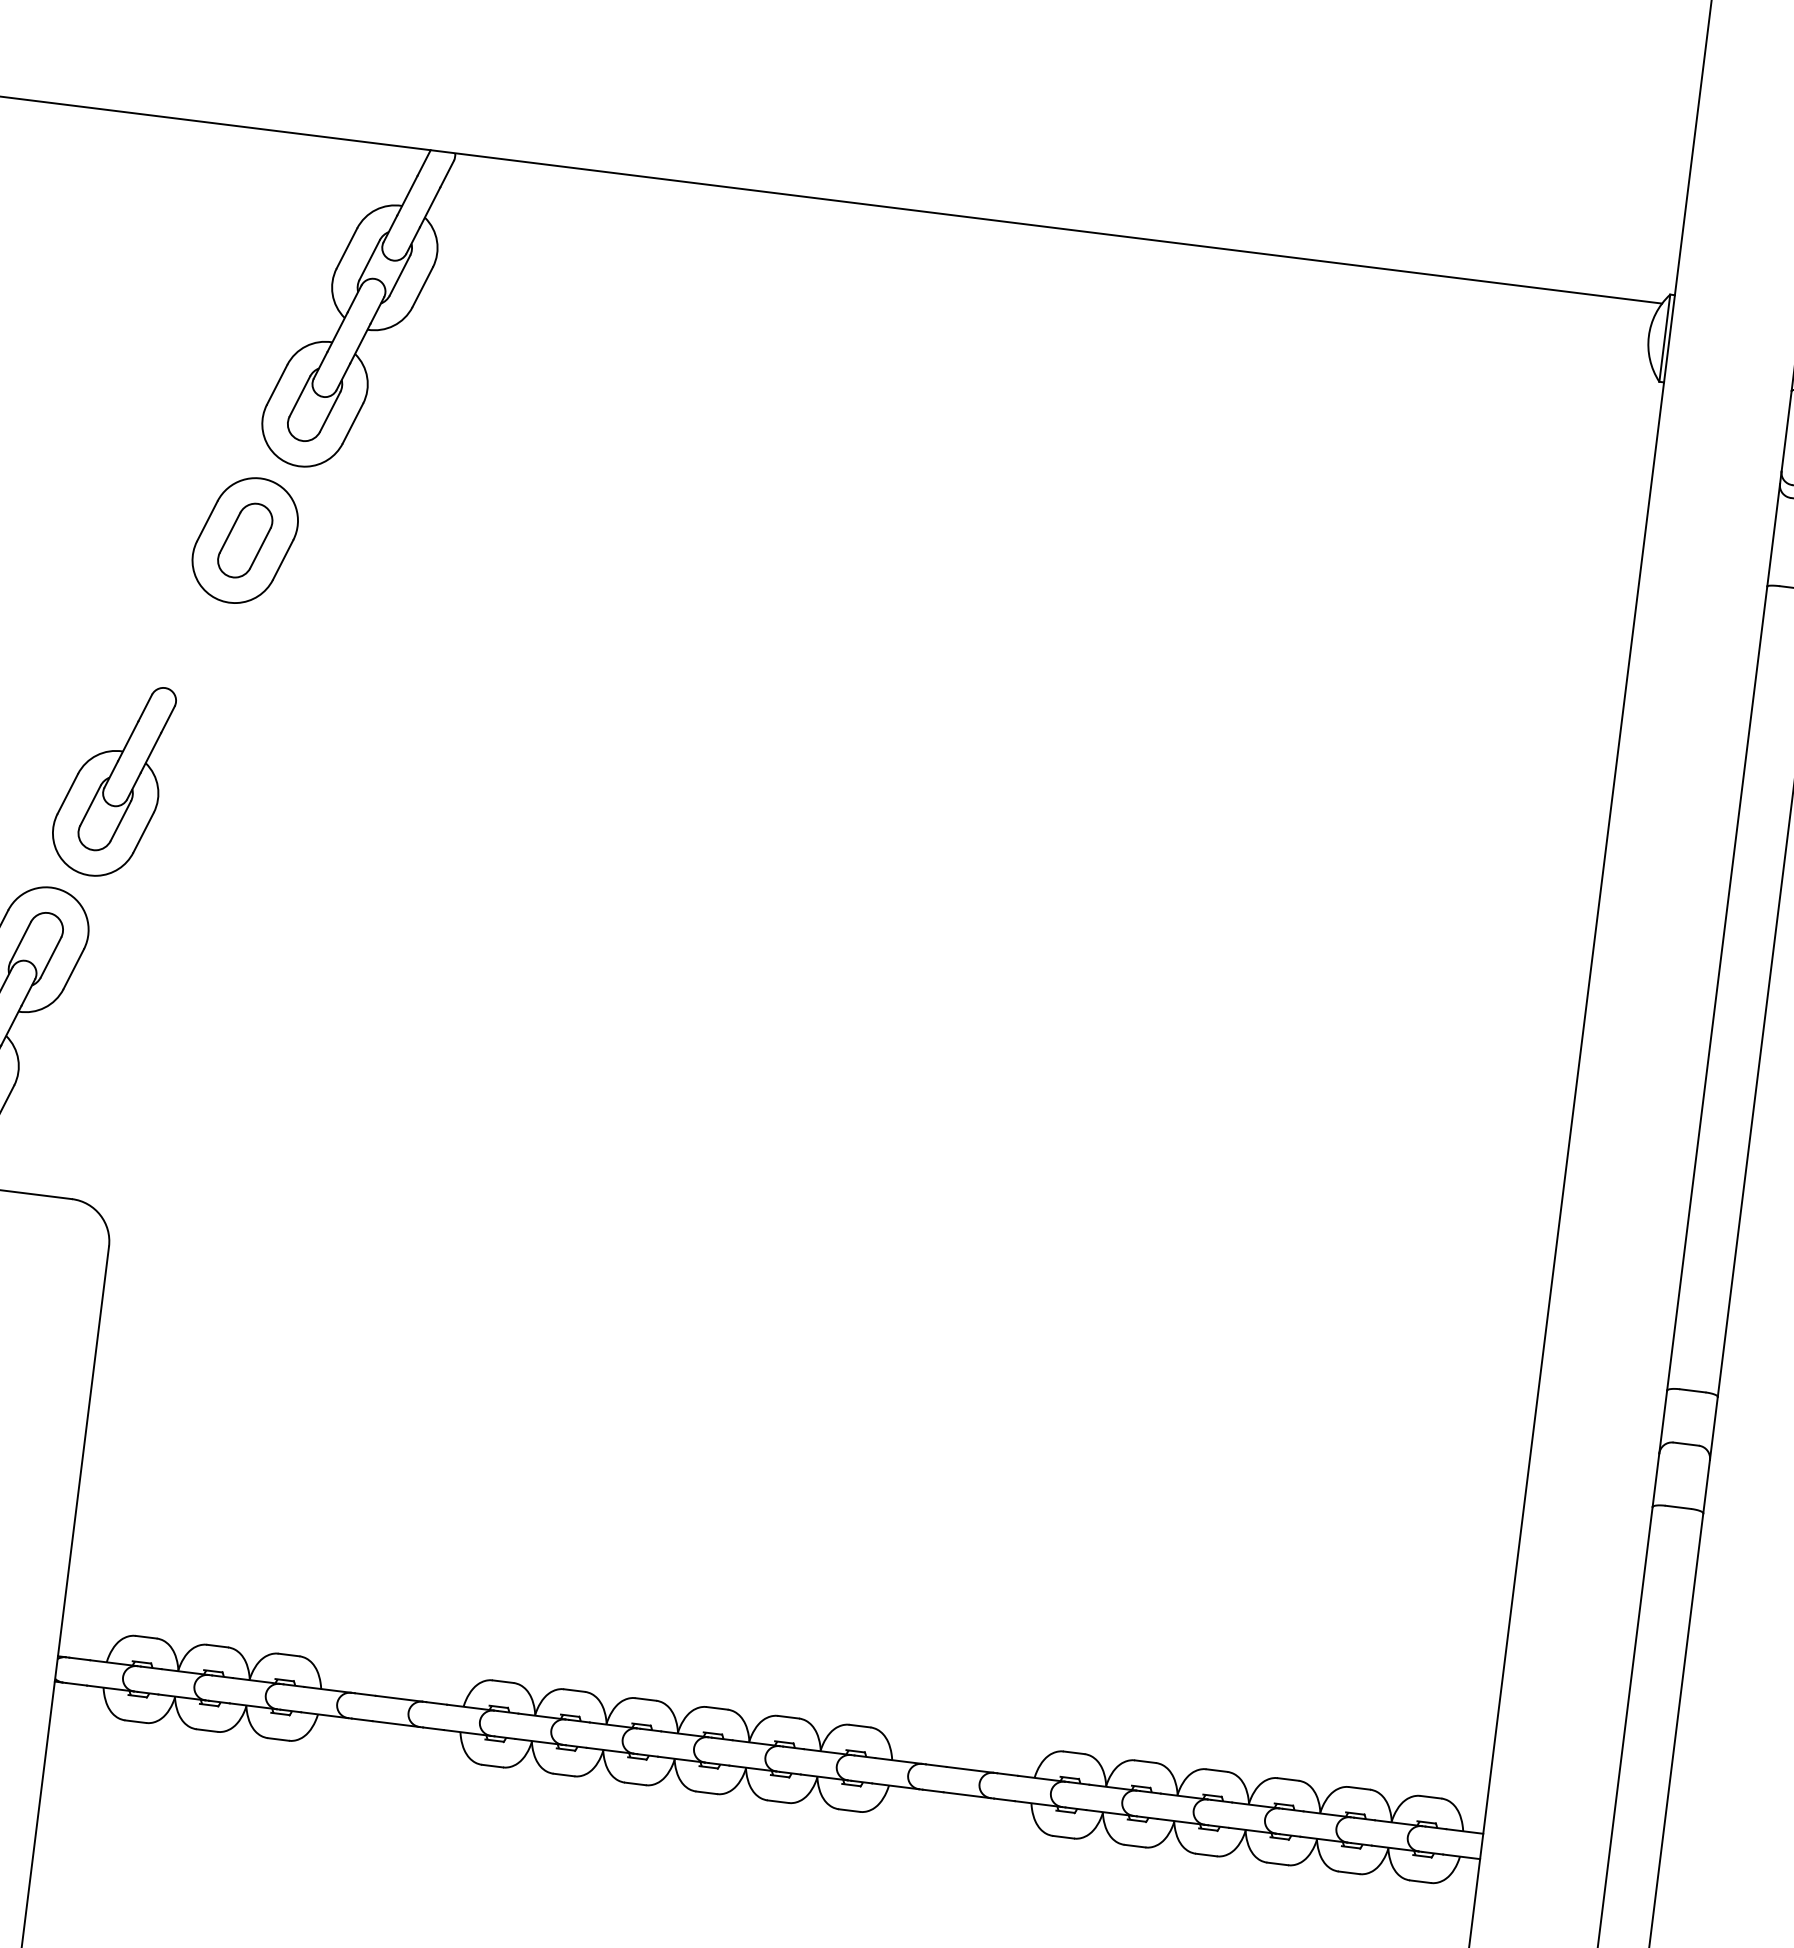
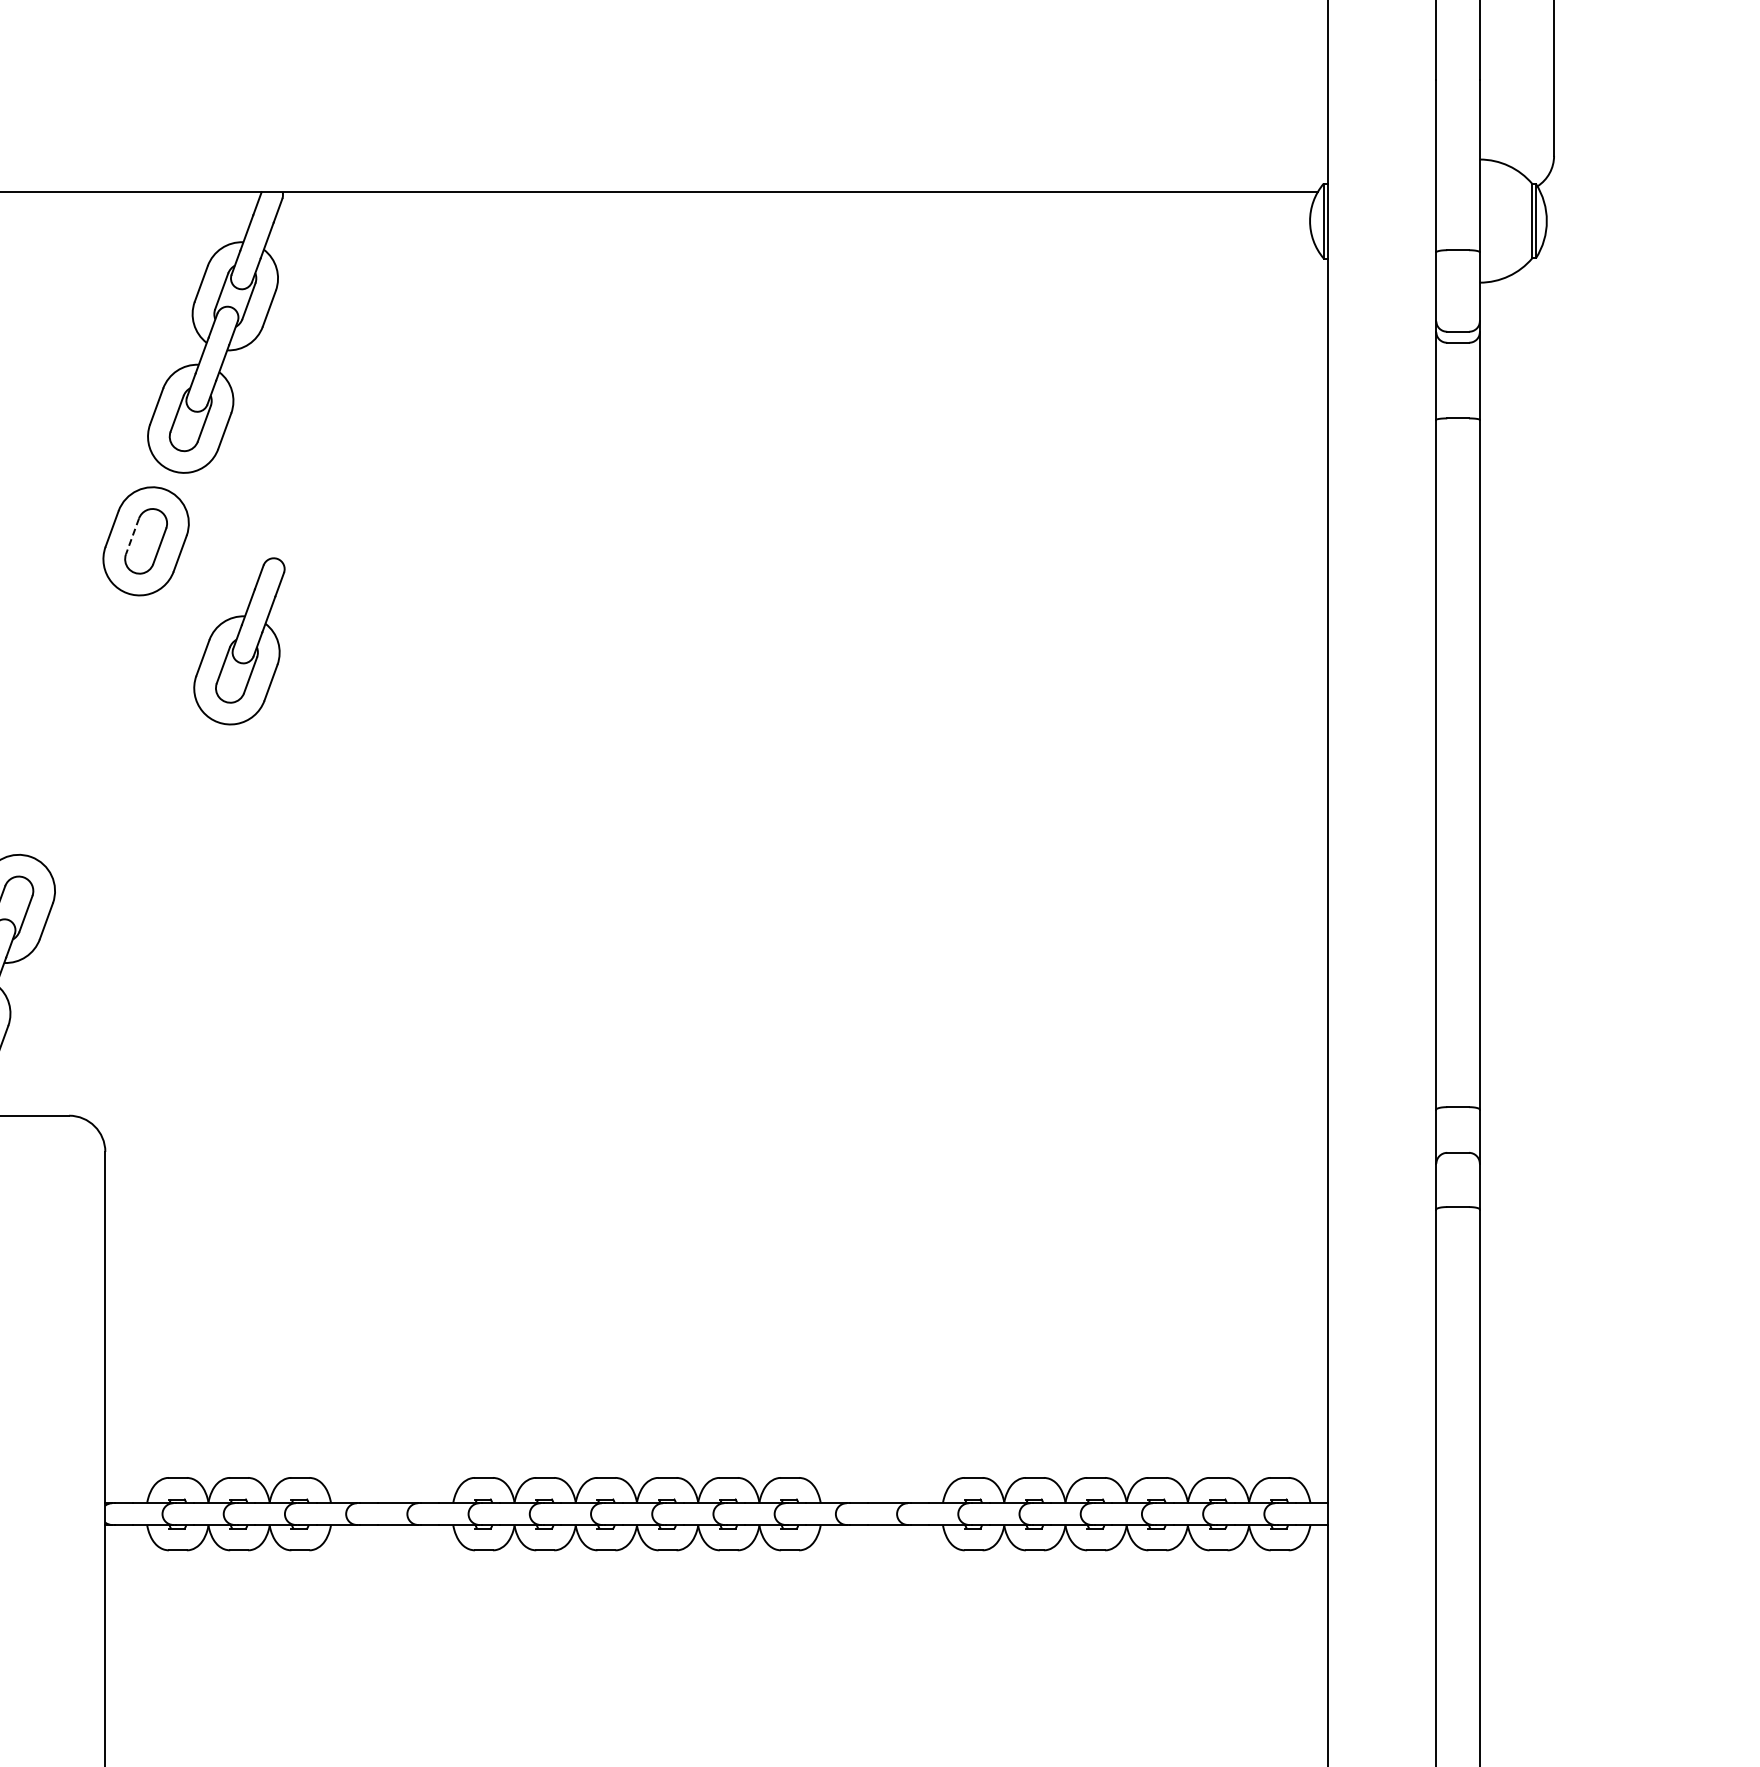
line: (230, 532) -> (132, 536), solid -> dashed
part: (112, 780) -> (239, 641), moved

